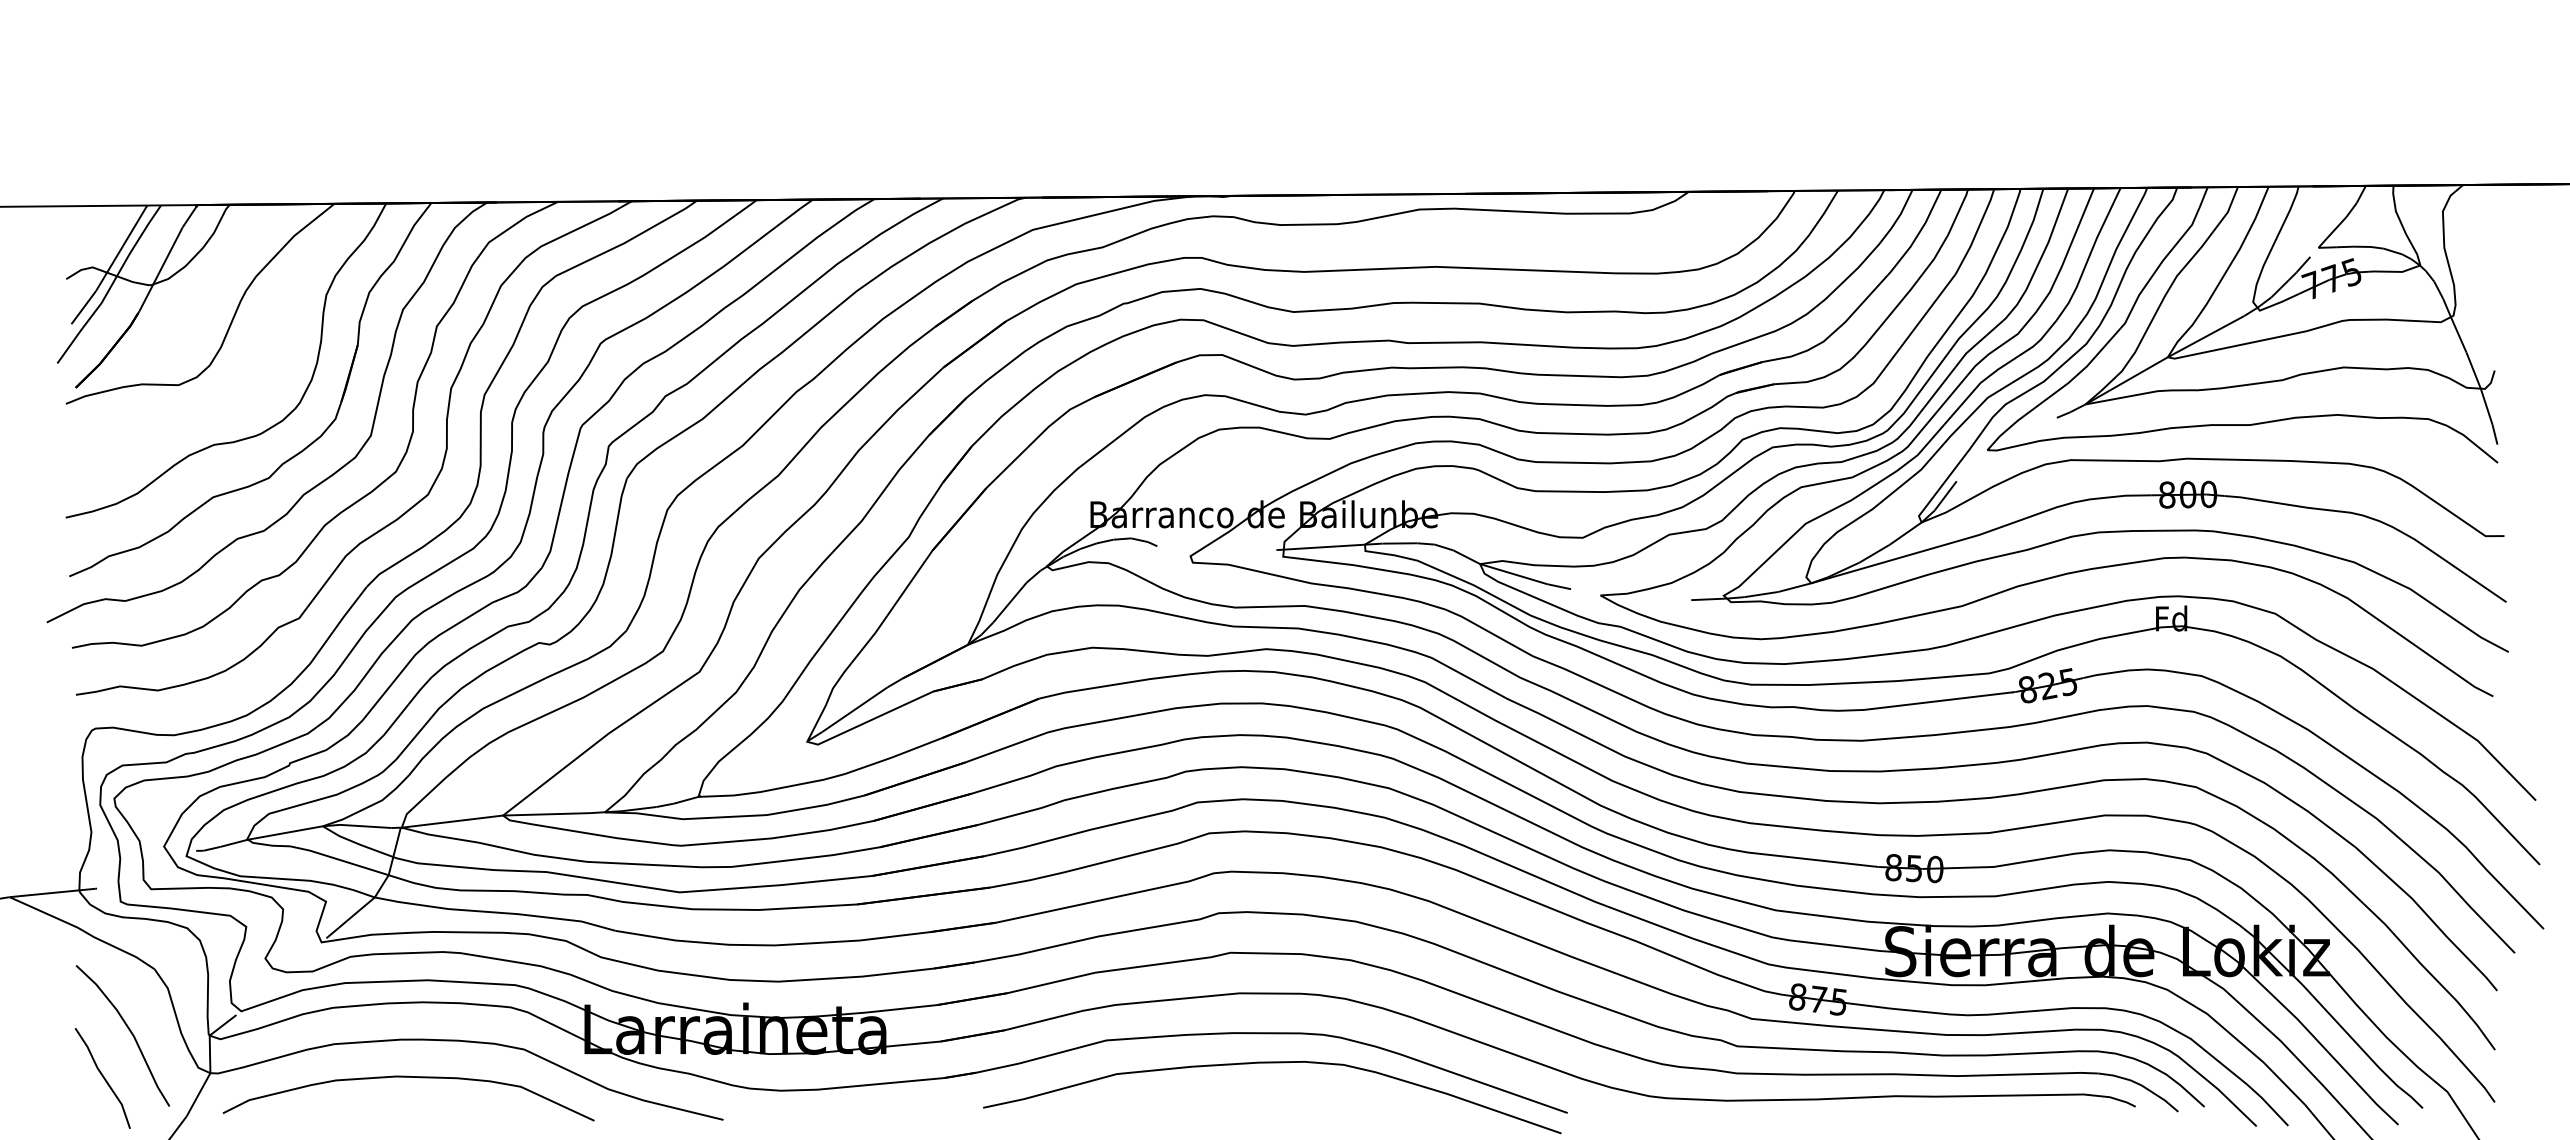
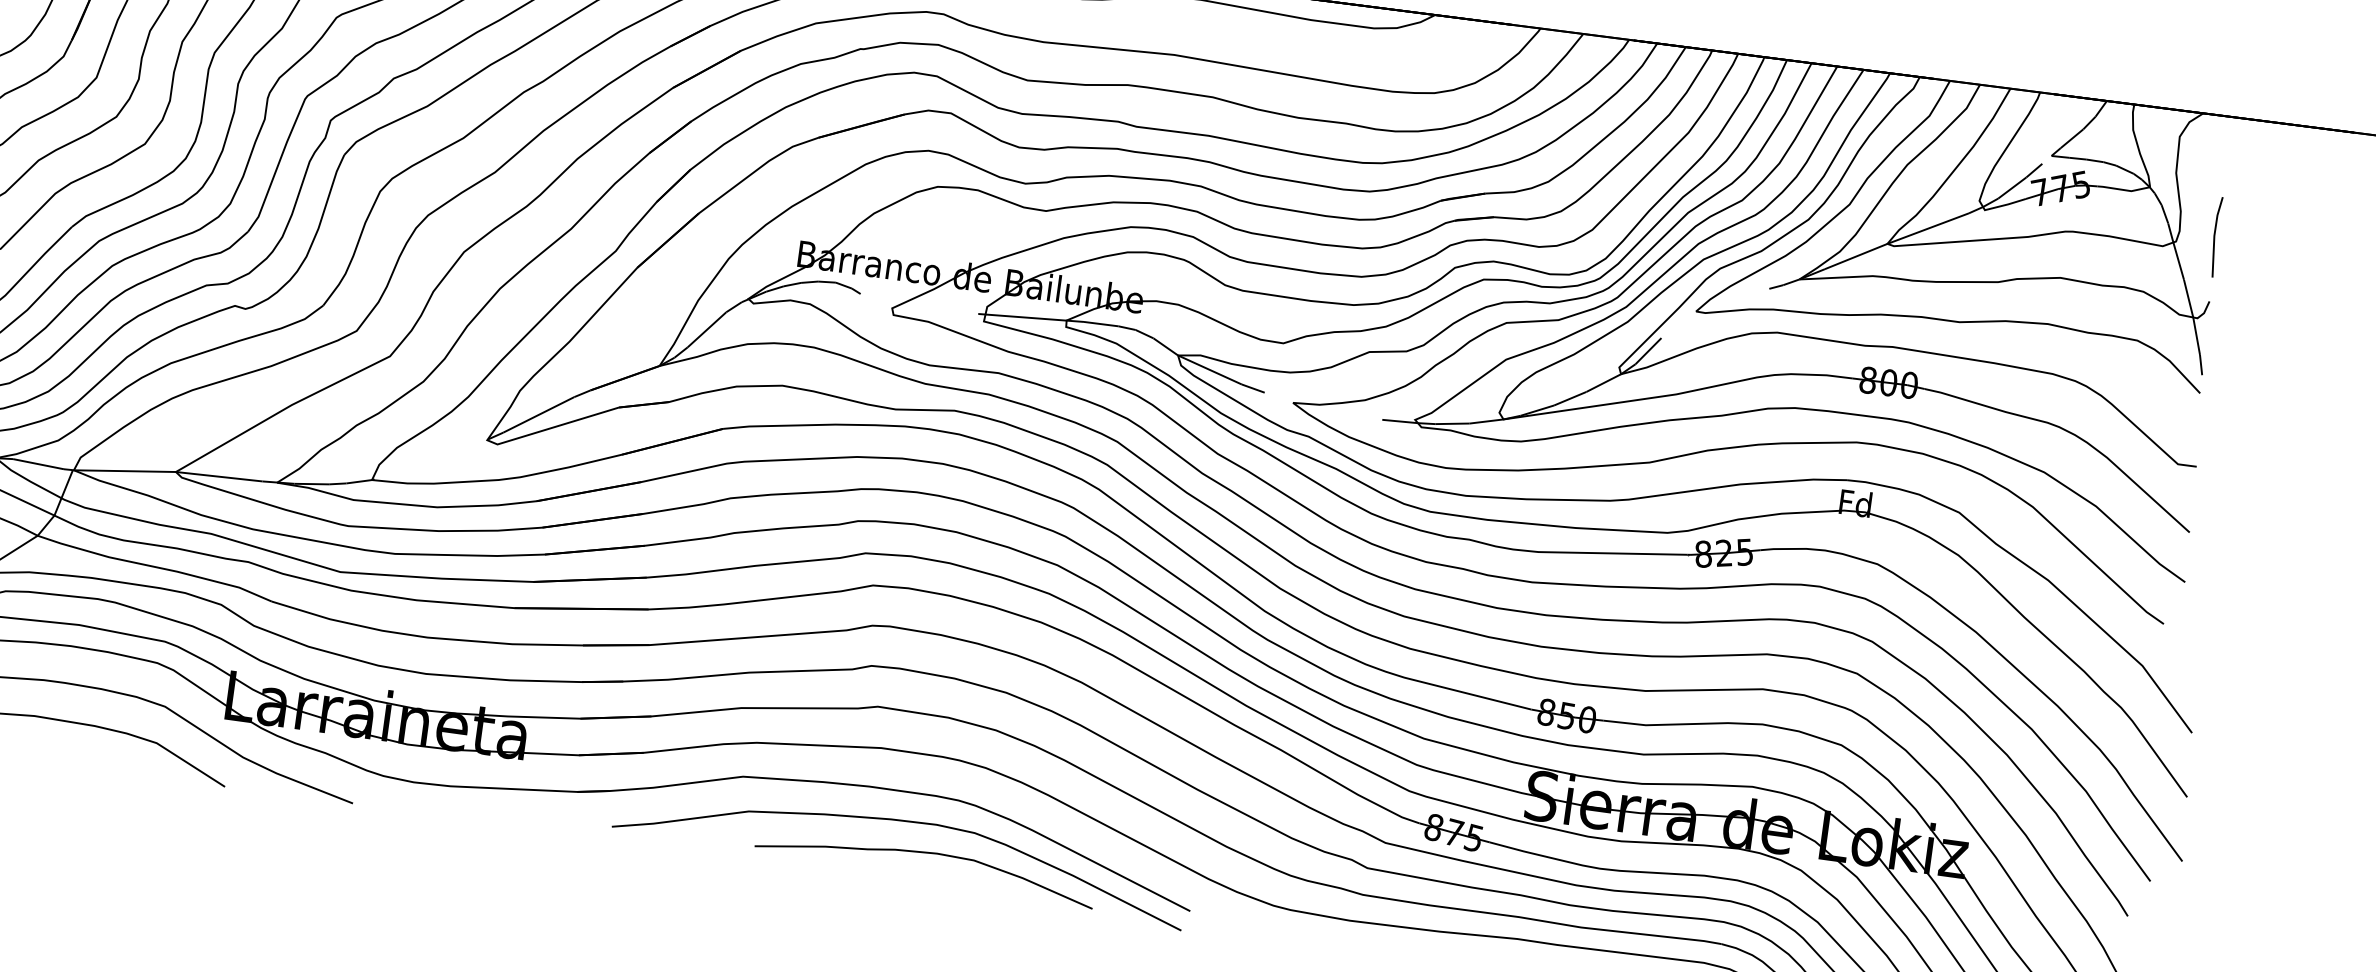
line: (2491, 305) -> (2215, 236), added
curve: (1298, 1091) -> (926, 853), added

